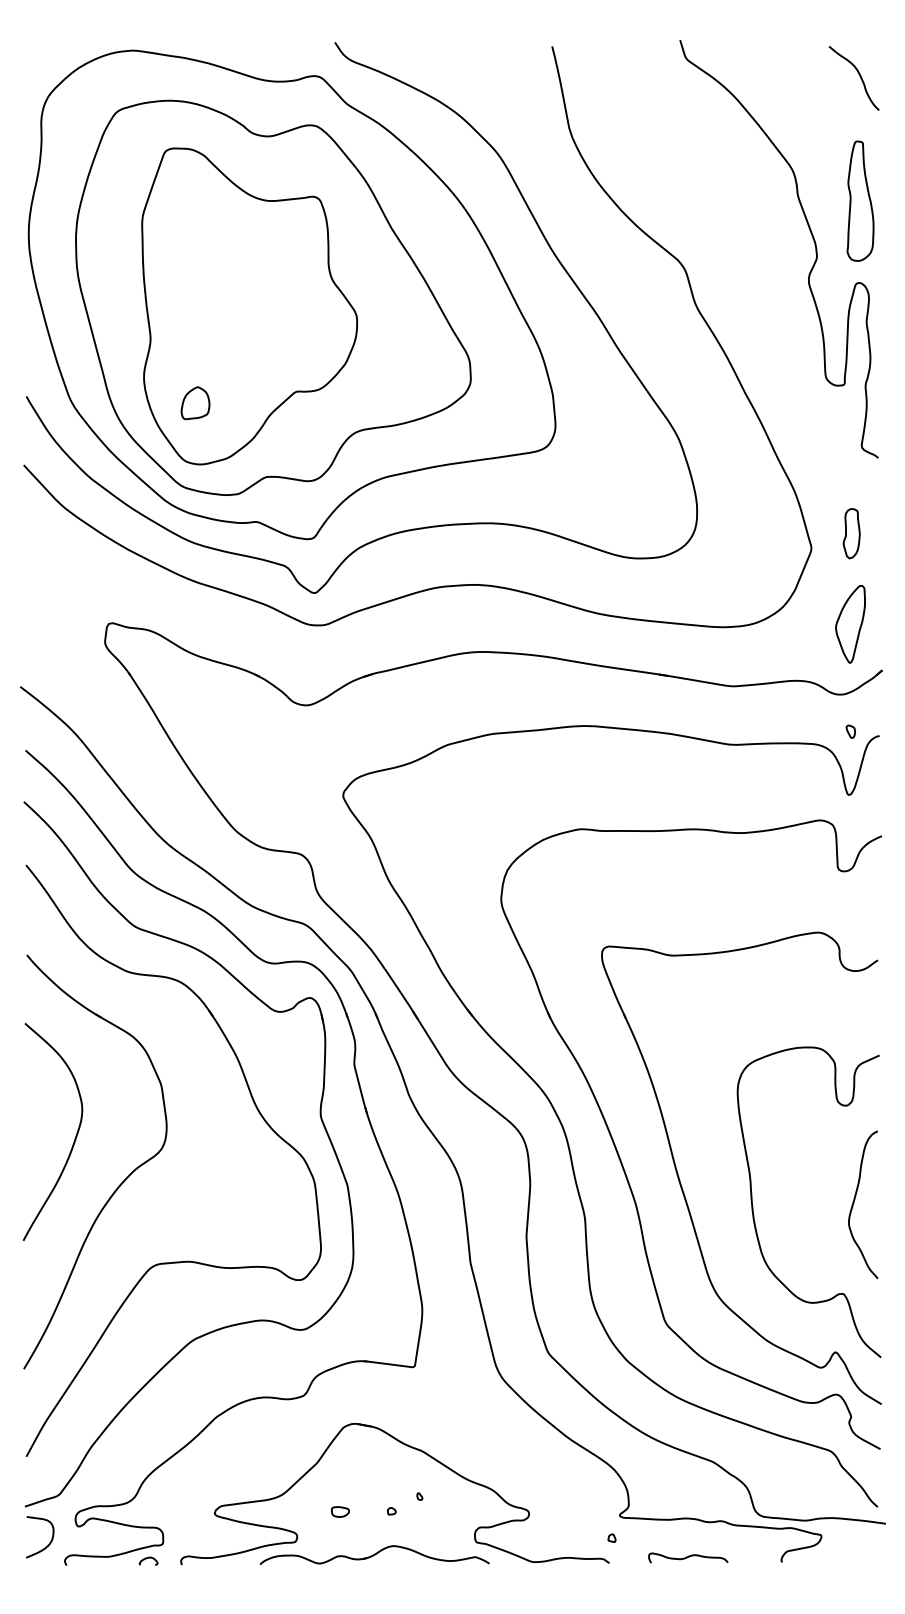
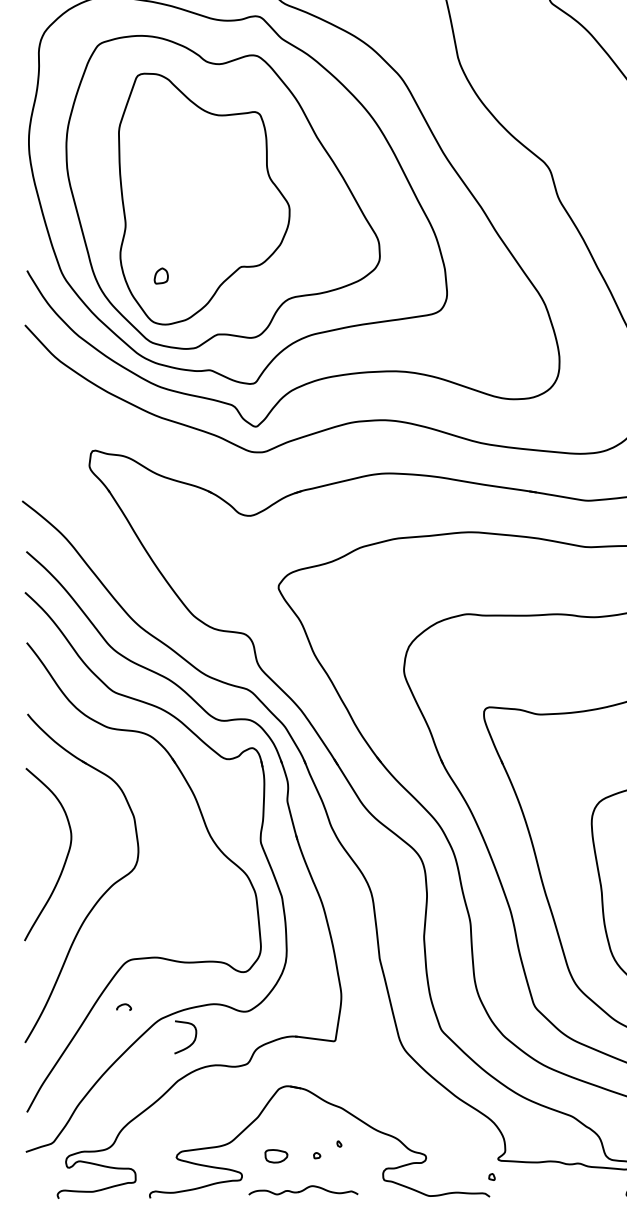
part: (195, 403) -> (161, 276), size x0.6
part: (340, 1511) -> (276, 1155), size x1.6
curve: (49, 1542) -> (193, 1041), moved
part: (374, 1554) -> (303, 1189), size x0.6
curve: (688, 1557) -> (552, 1192), removed
curve: (148, 1558) -> (123, 1005), moved

